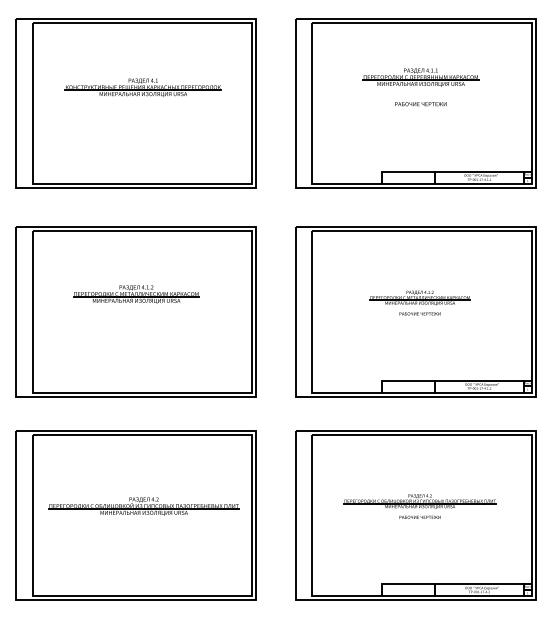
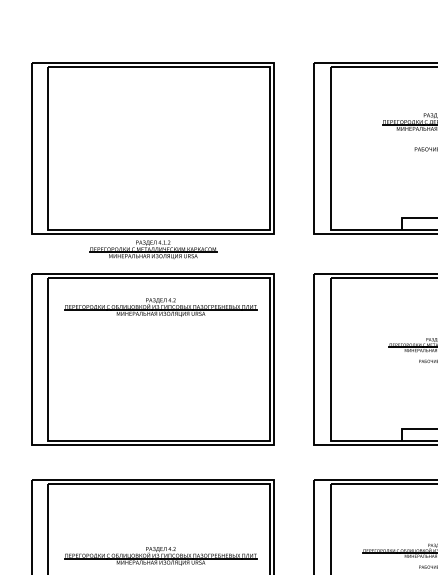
part: (142, 87) -> (159, 132), removed
part: (143, 260) -> (160, 307), added
part: (136, 294) -> (153, 249), moved

